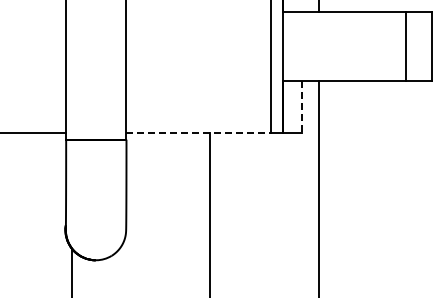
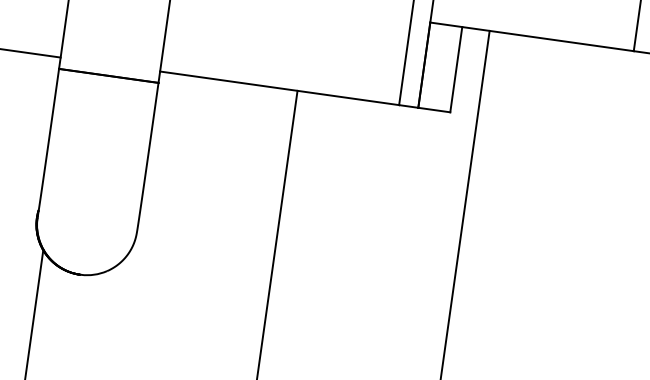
line: (302, 106) -> (456, 69), dashed -> solid
line: (199, 132) -> (280, 88), dashed -> solid

